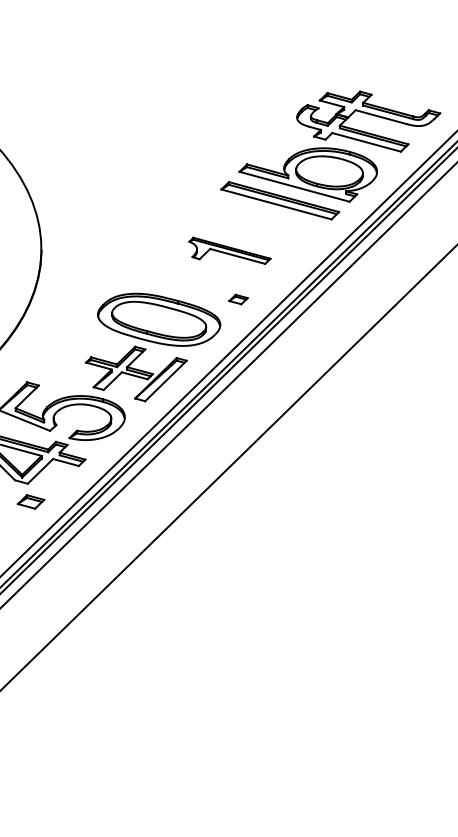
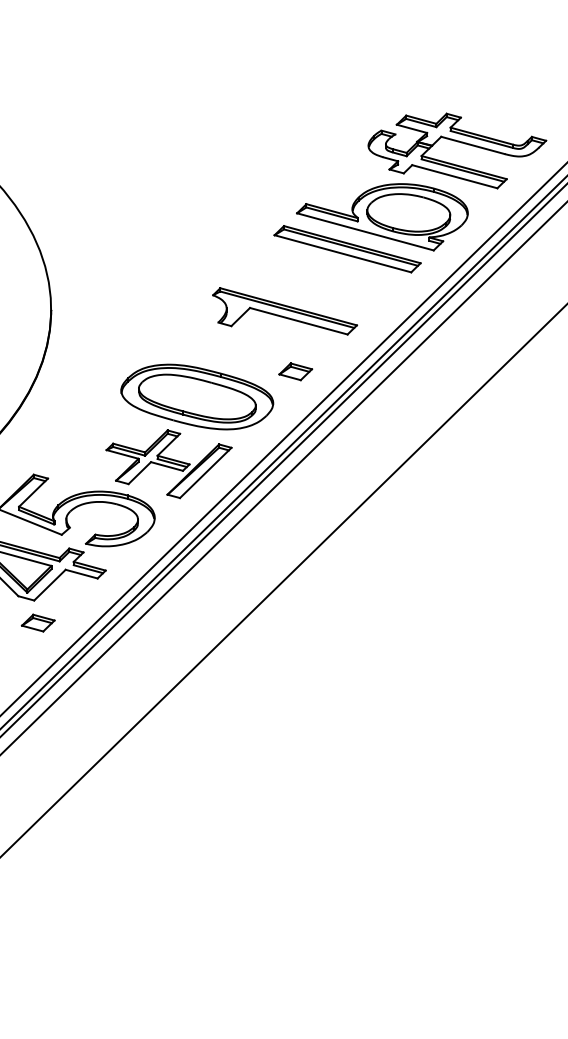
part: (230, 250) -> (285, 311), size x1.43
part: (238, 299) -> (295, 371), size x1.43

